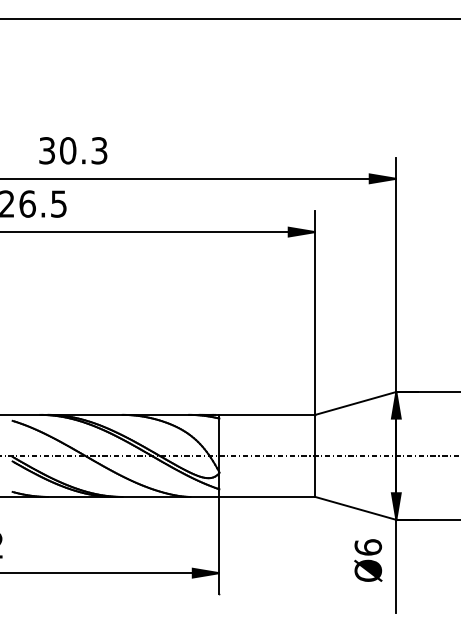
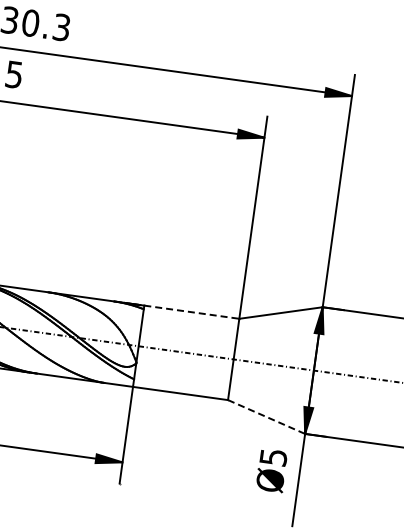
line: (267, 414) -> (191, 311), solid -> dashed
line: (356, 508) -> (267, 417), solid -> dashed
text: (368, 547) -> (273, 457), Ø6 -> Ø5

